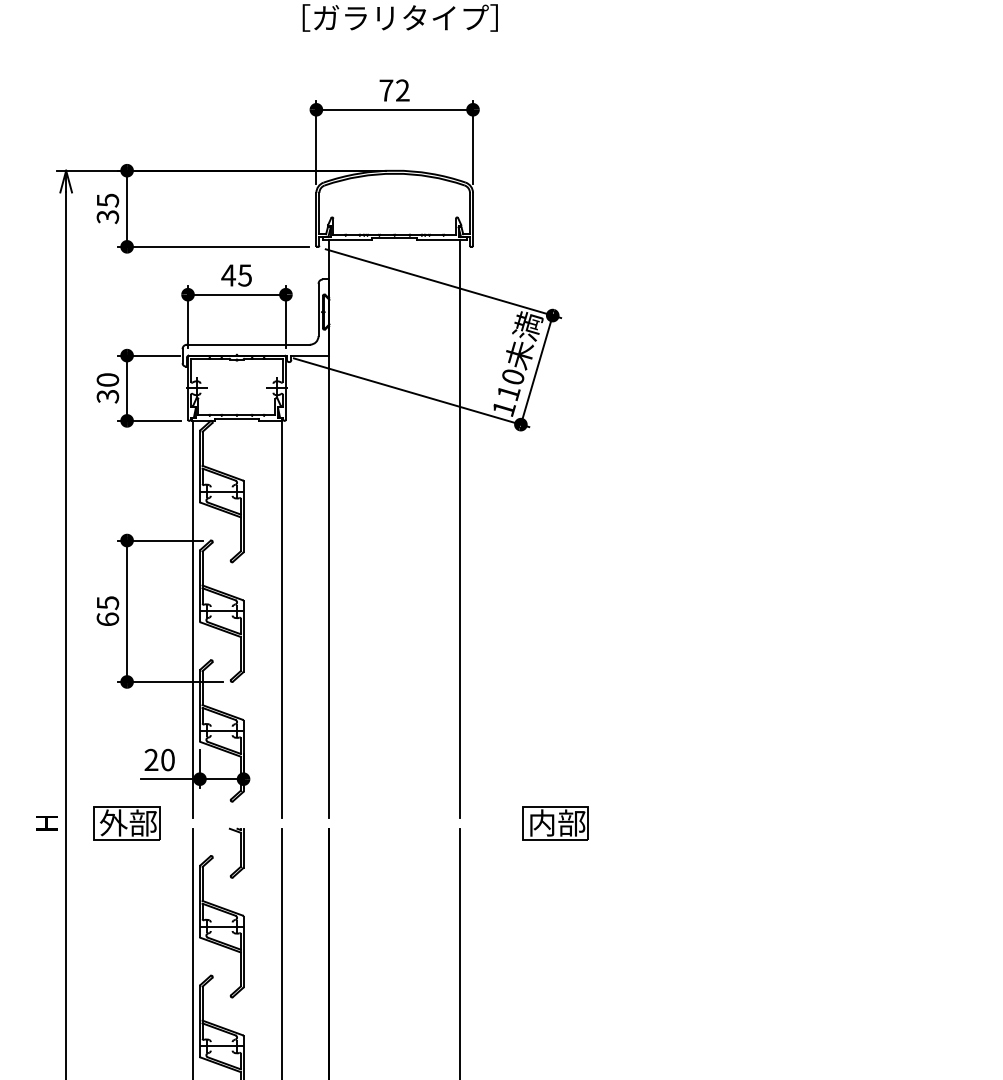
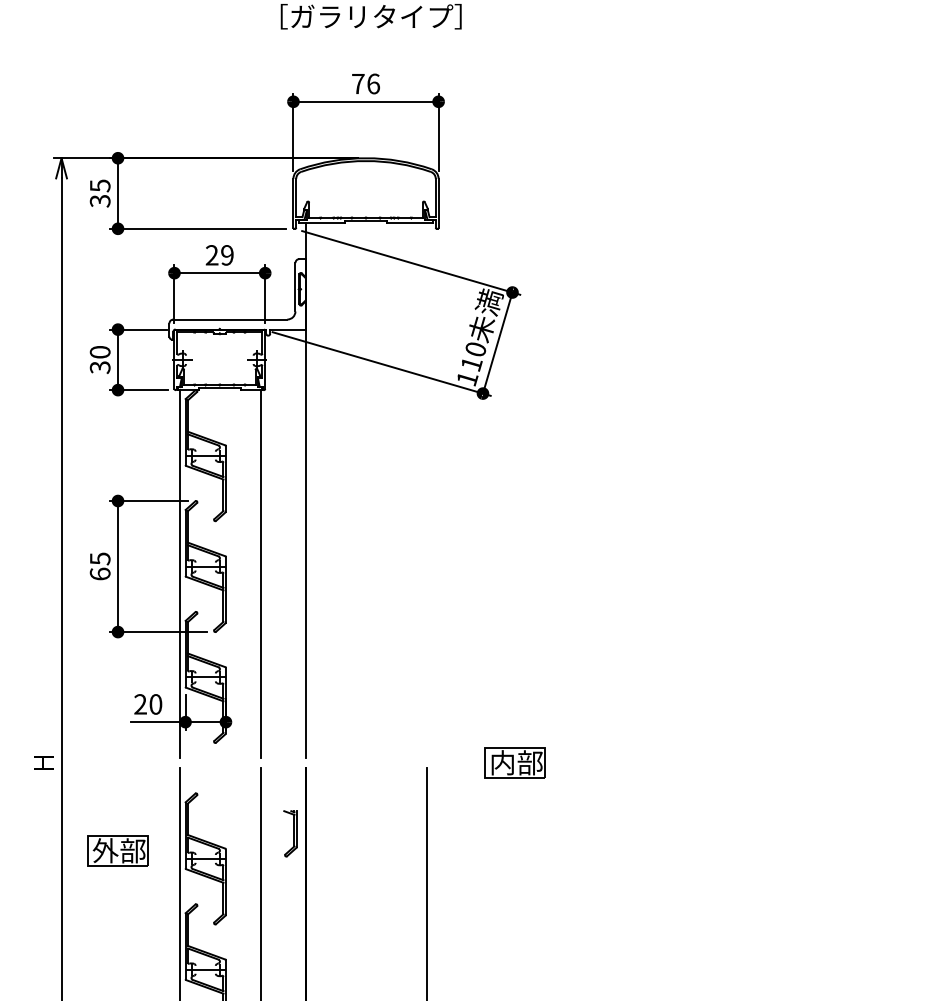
text: (402, 90) -> (373, 83), 72 -> 76
text: (236, 275) -> (219, 255), 45 -> 29
line: (459, 529) -> (426, 490), removed
part: (126, 822) -> (117, 850), moved
part: (236, 852) -> (290, 833), moved

